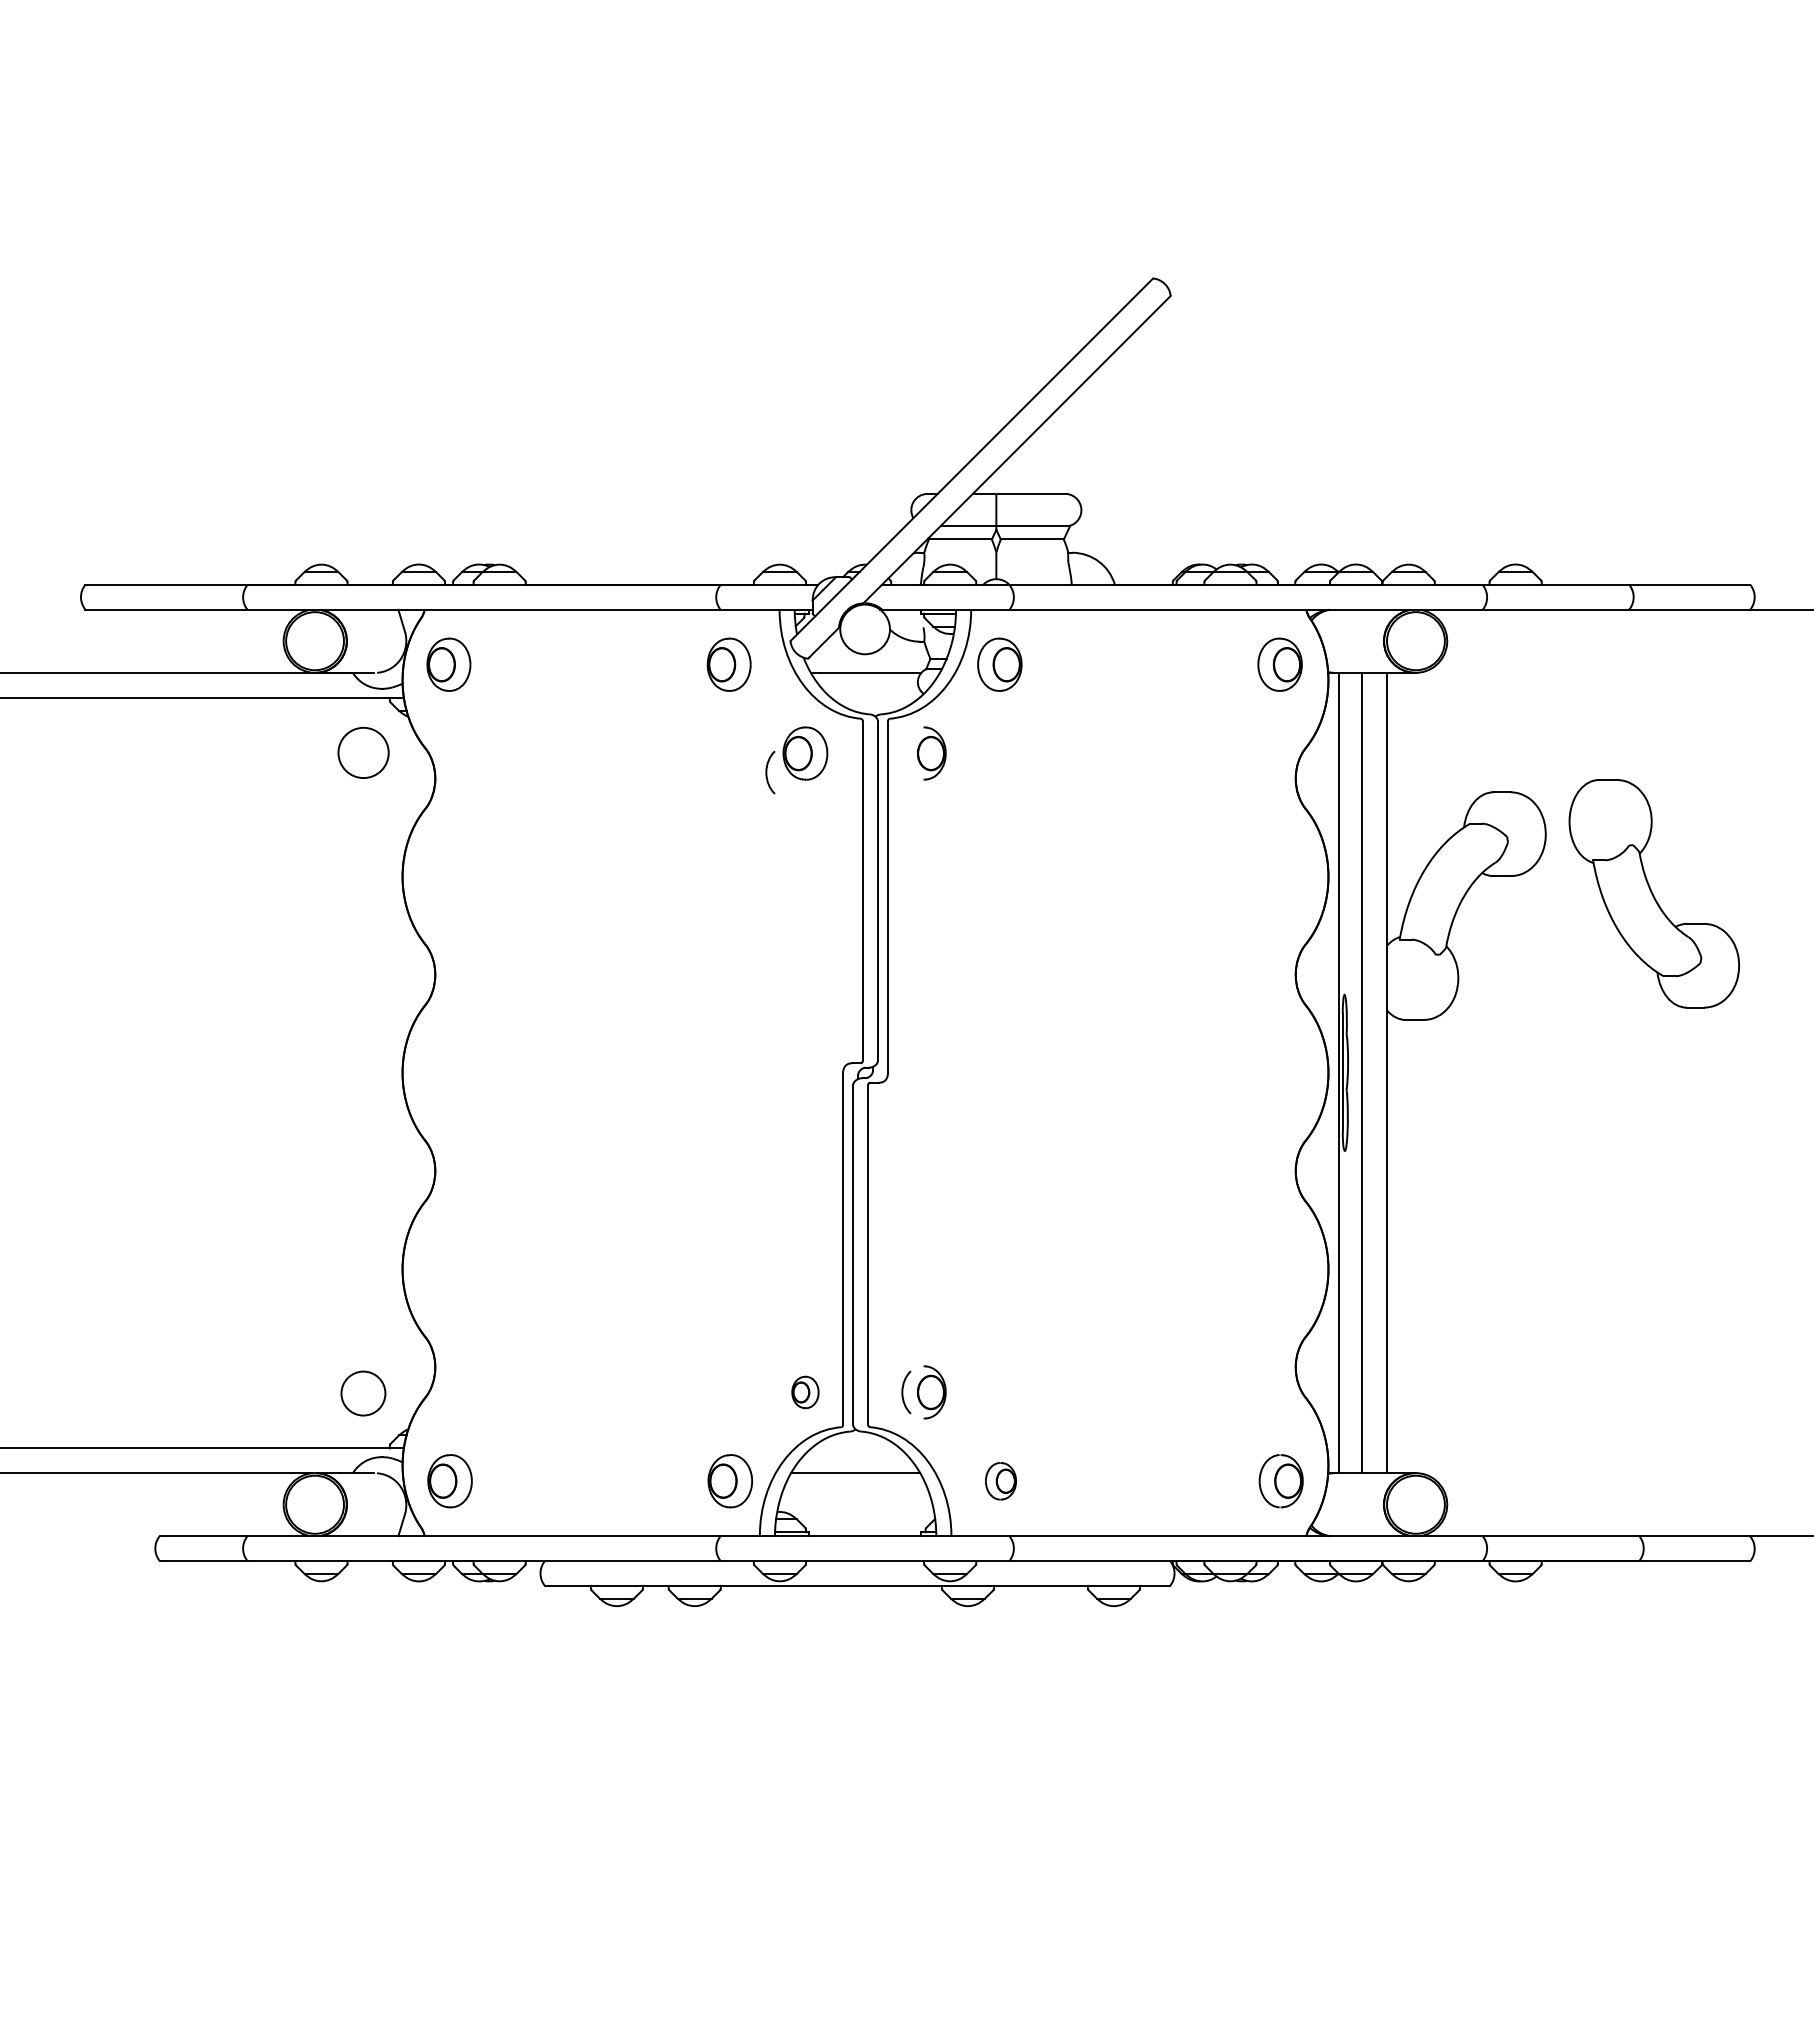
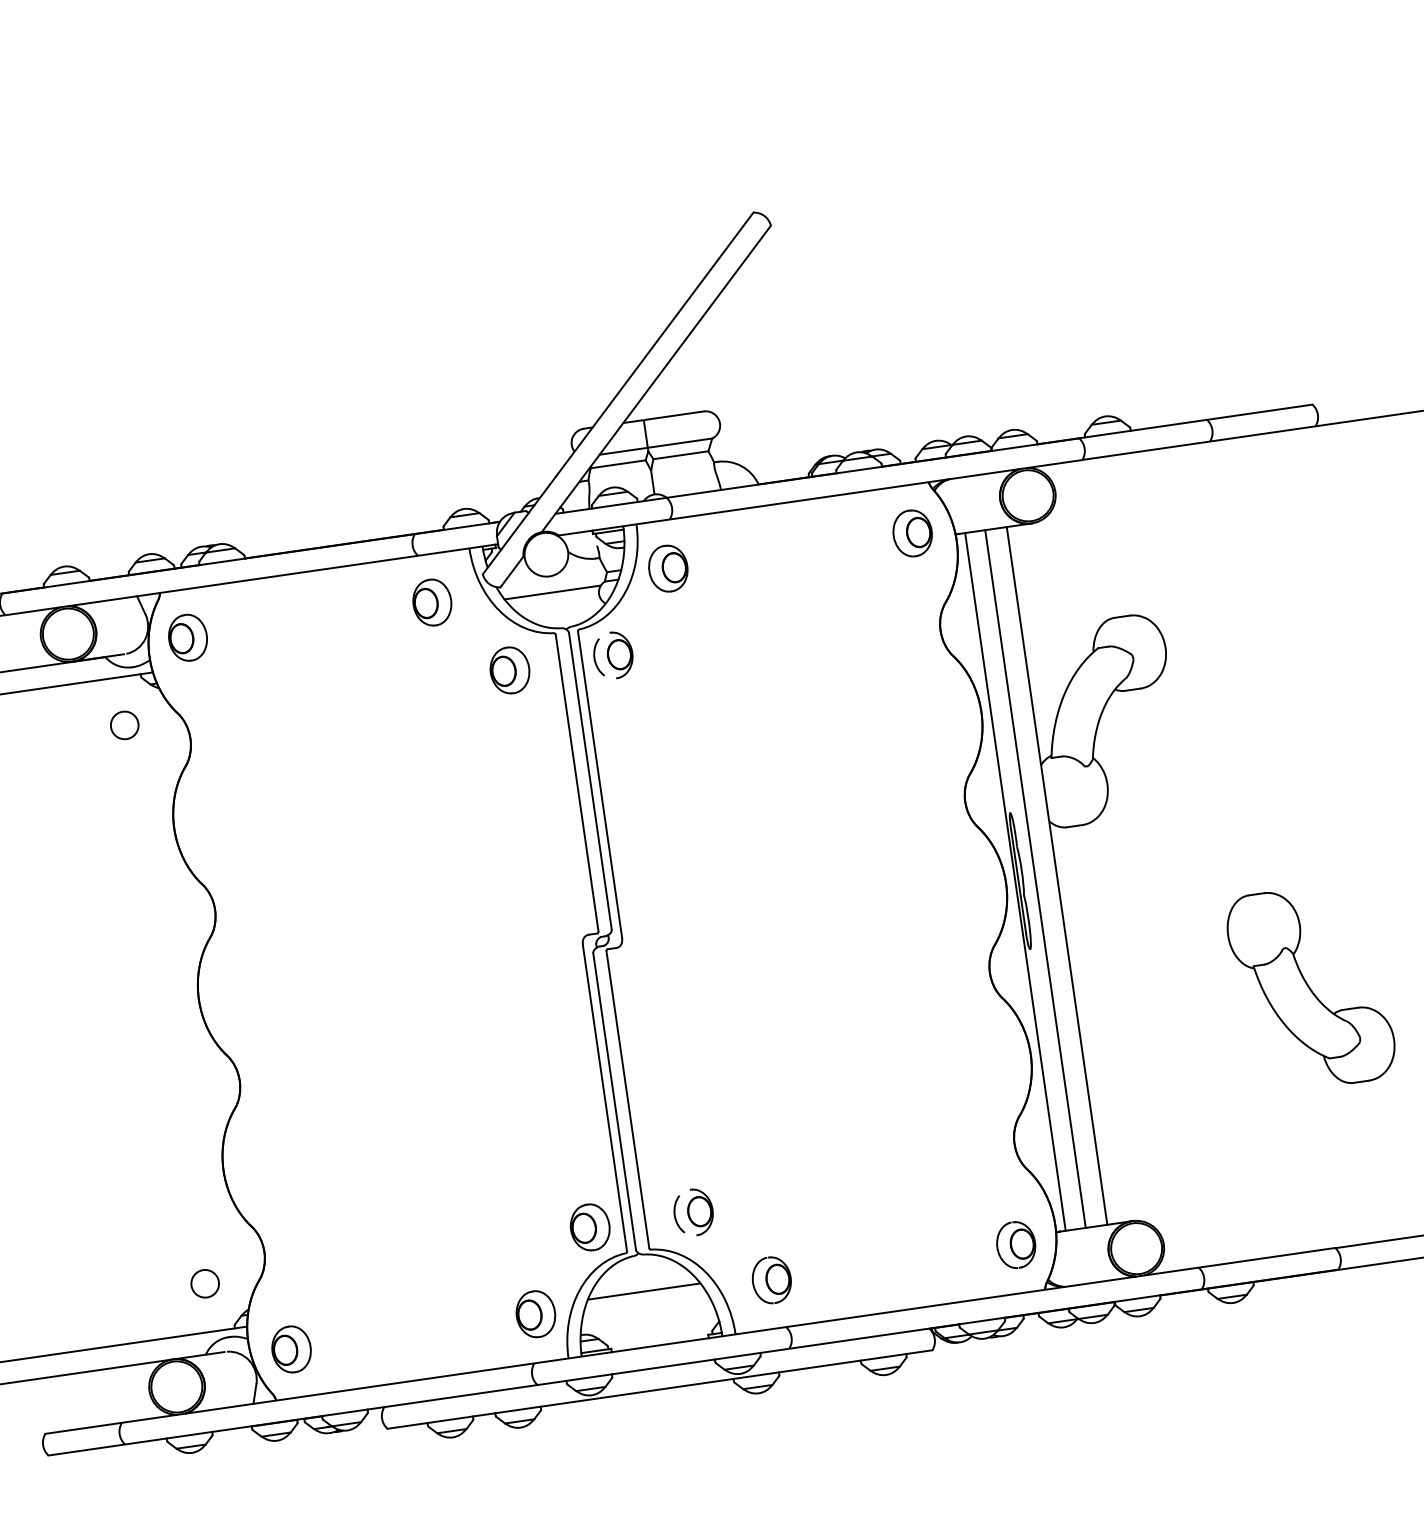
circle: (363, 752) -> (124, 725), size x0.62
curve: (767, 772) -> (595, 658), moved
part: (1653, 893) -> (1310, 987), moved
circle: (363, 1392) -> (204, 1283), size x0.71
part: (805, 1392) -> (590, 1227), size x1.67
part: (1000, 1481) -> (771, 1280), size x1.43

